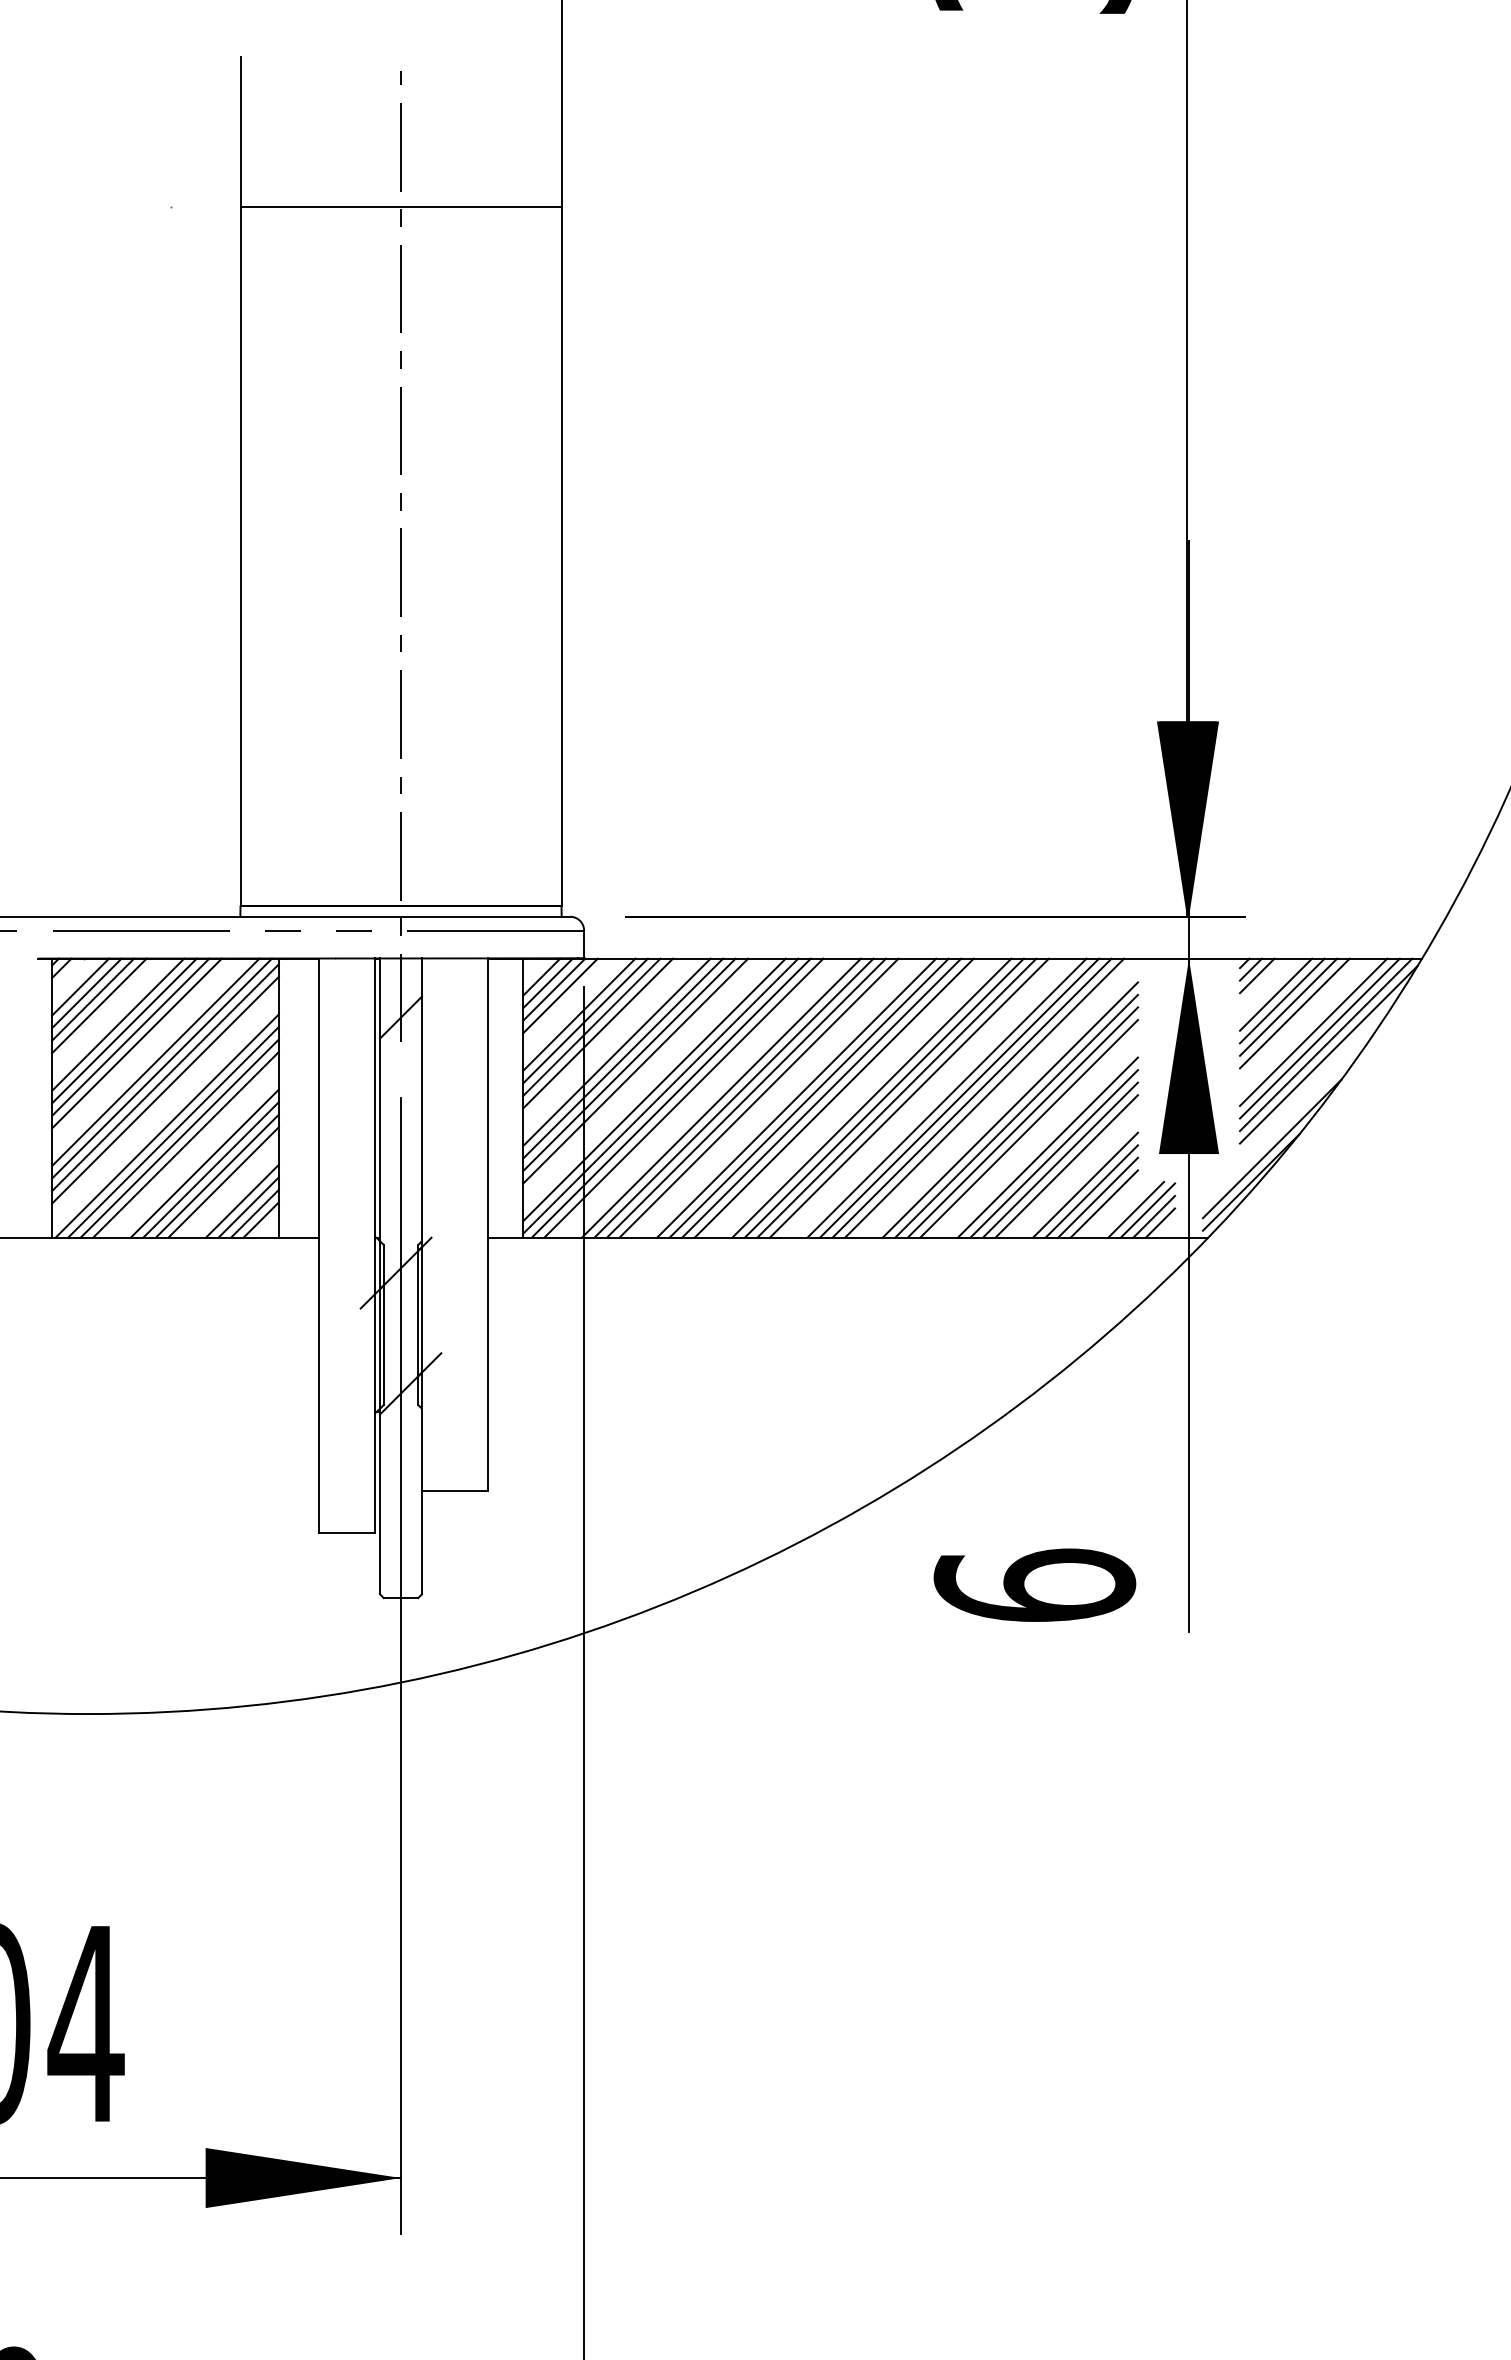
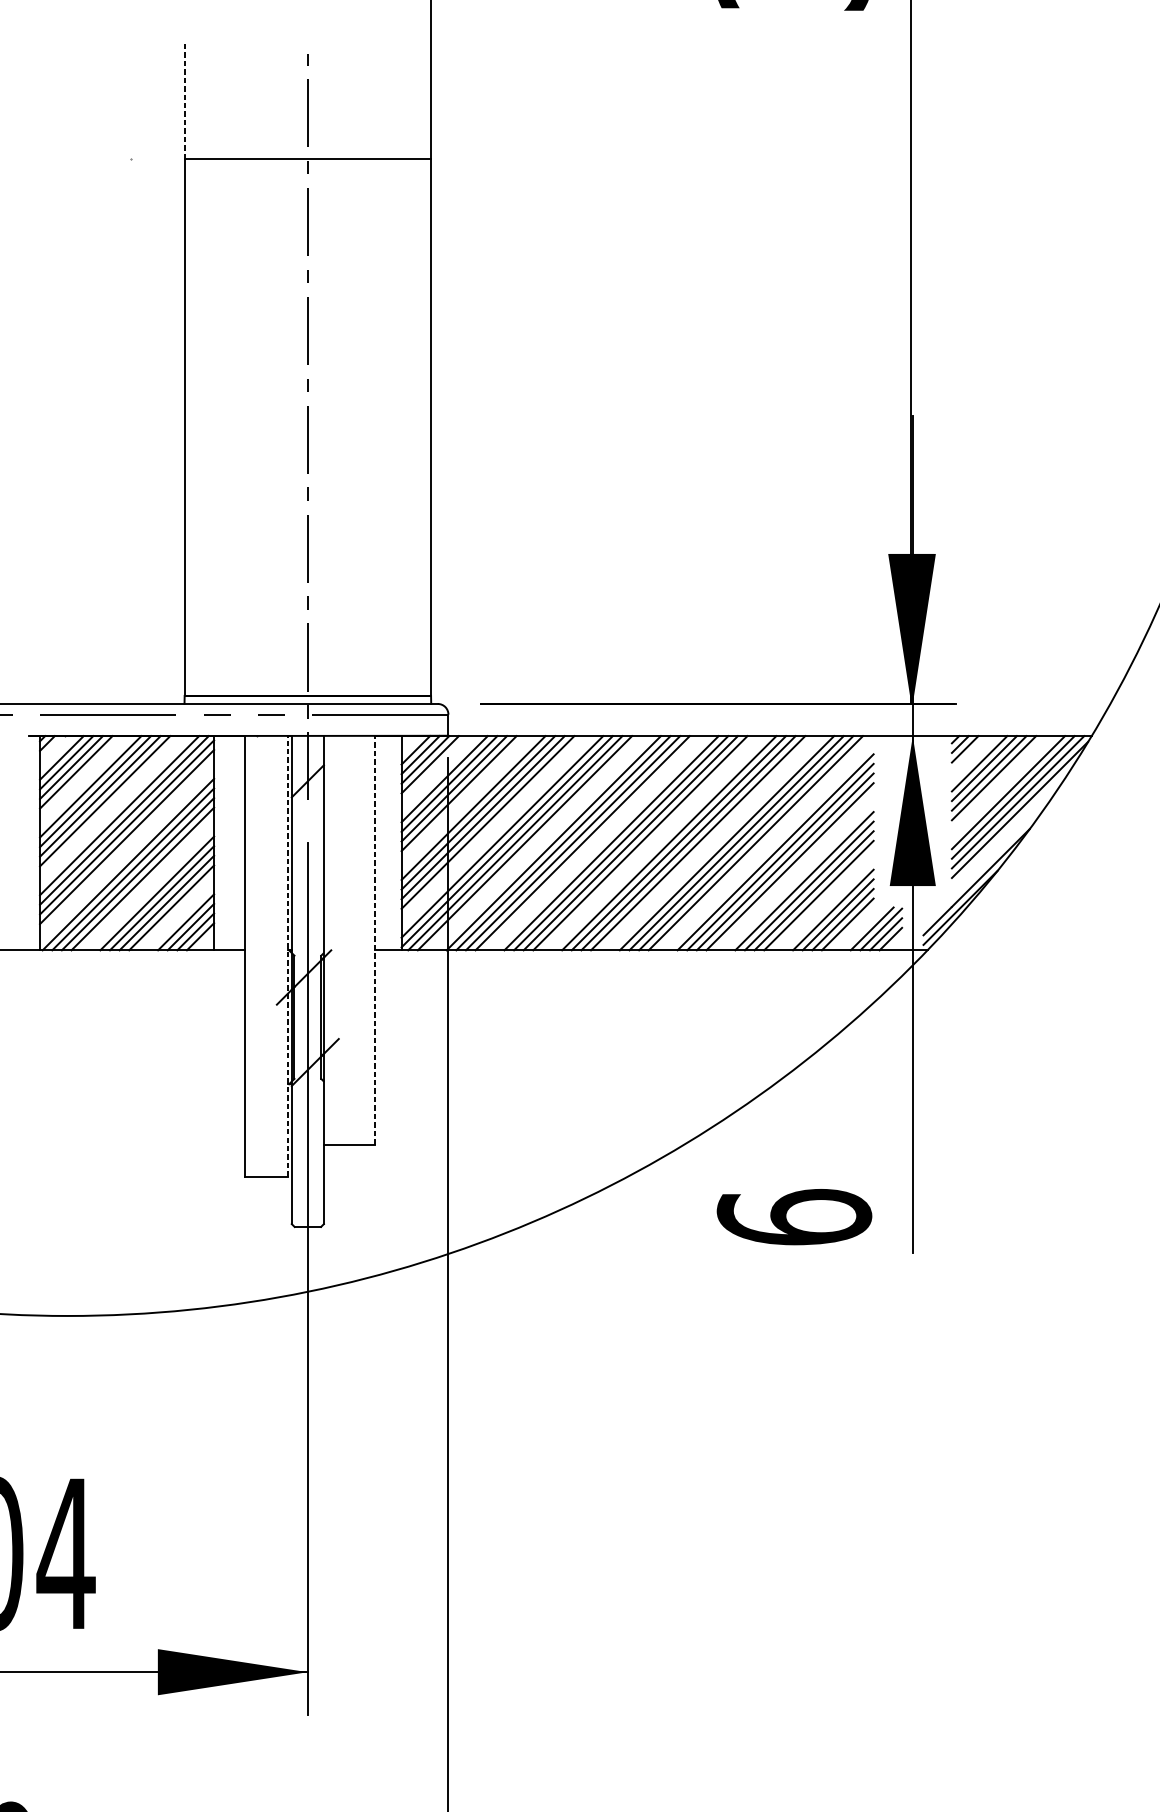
line: (240, 131) -> (184, 101), solid -> dashed
line: (487, 1224) -> (374, 940), solid -> dashed
line: (374, 1245) -> (287, 956), solid -> dashed

